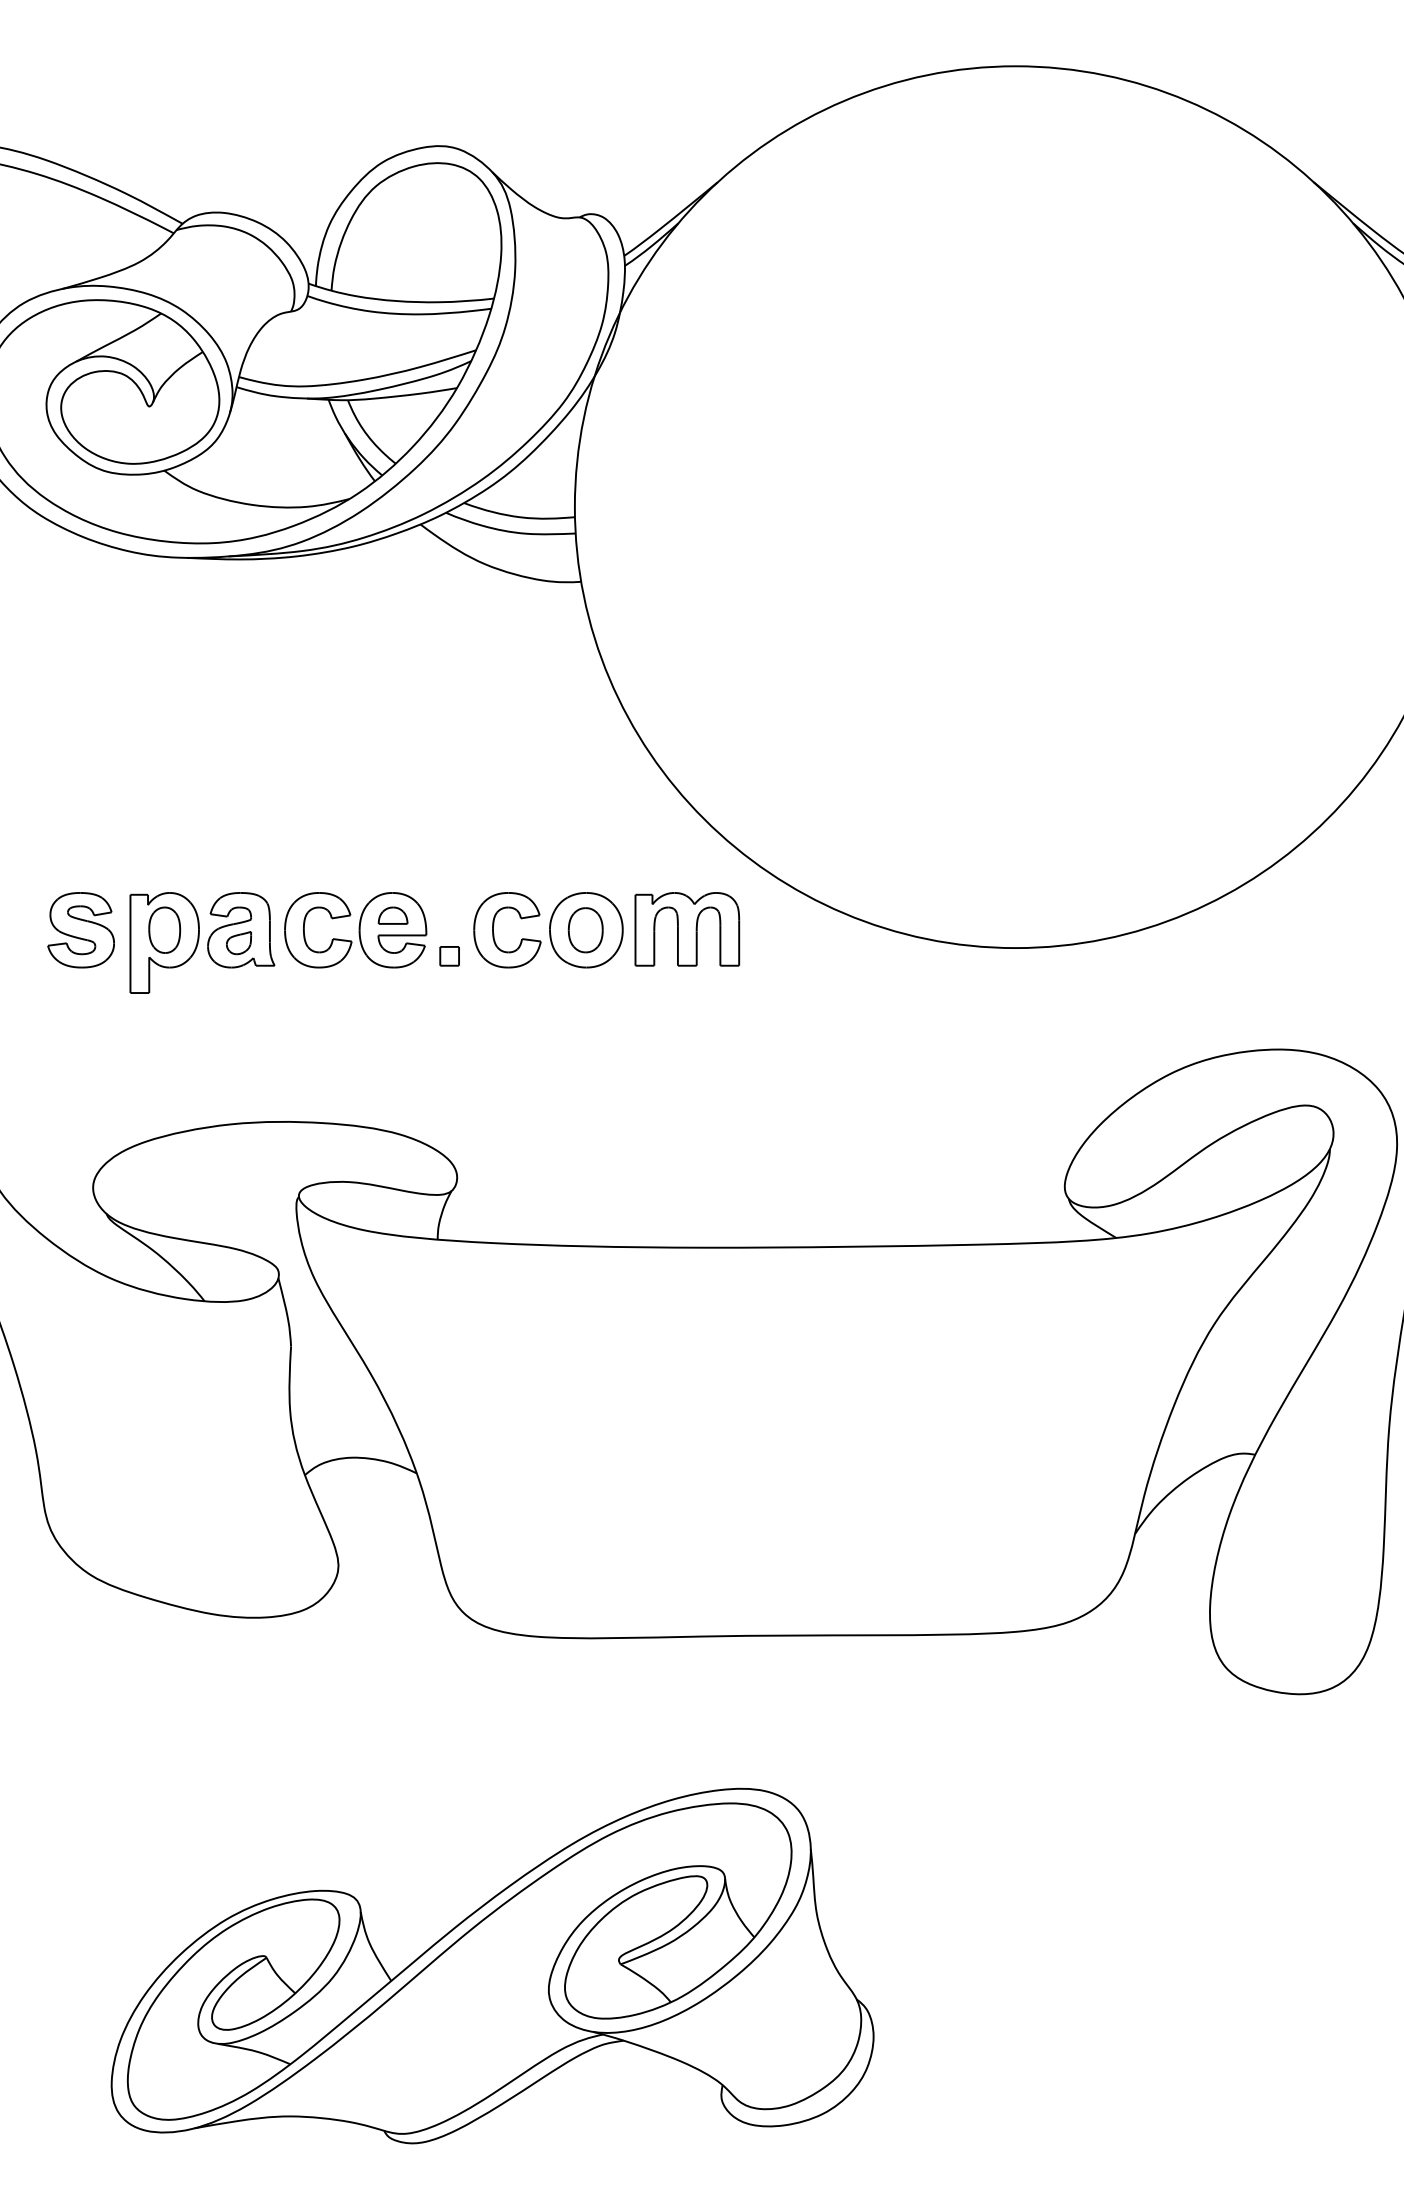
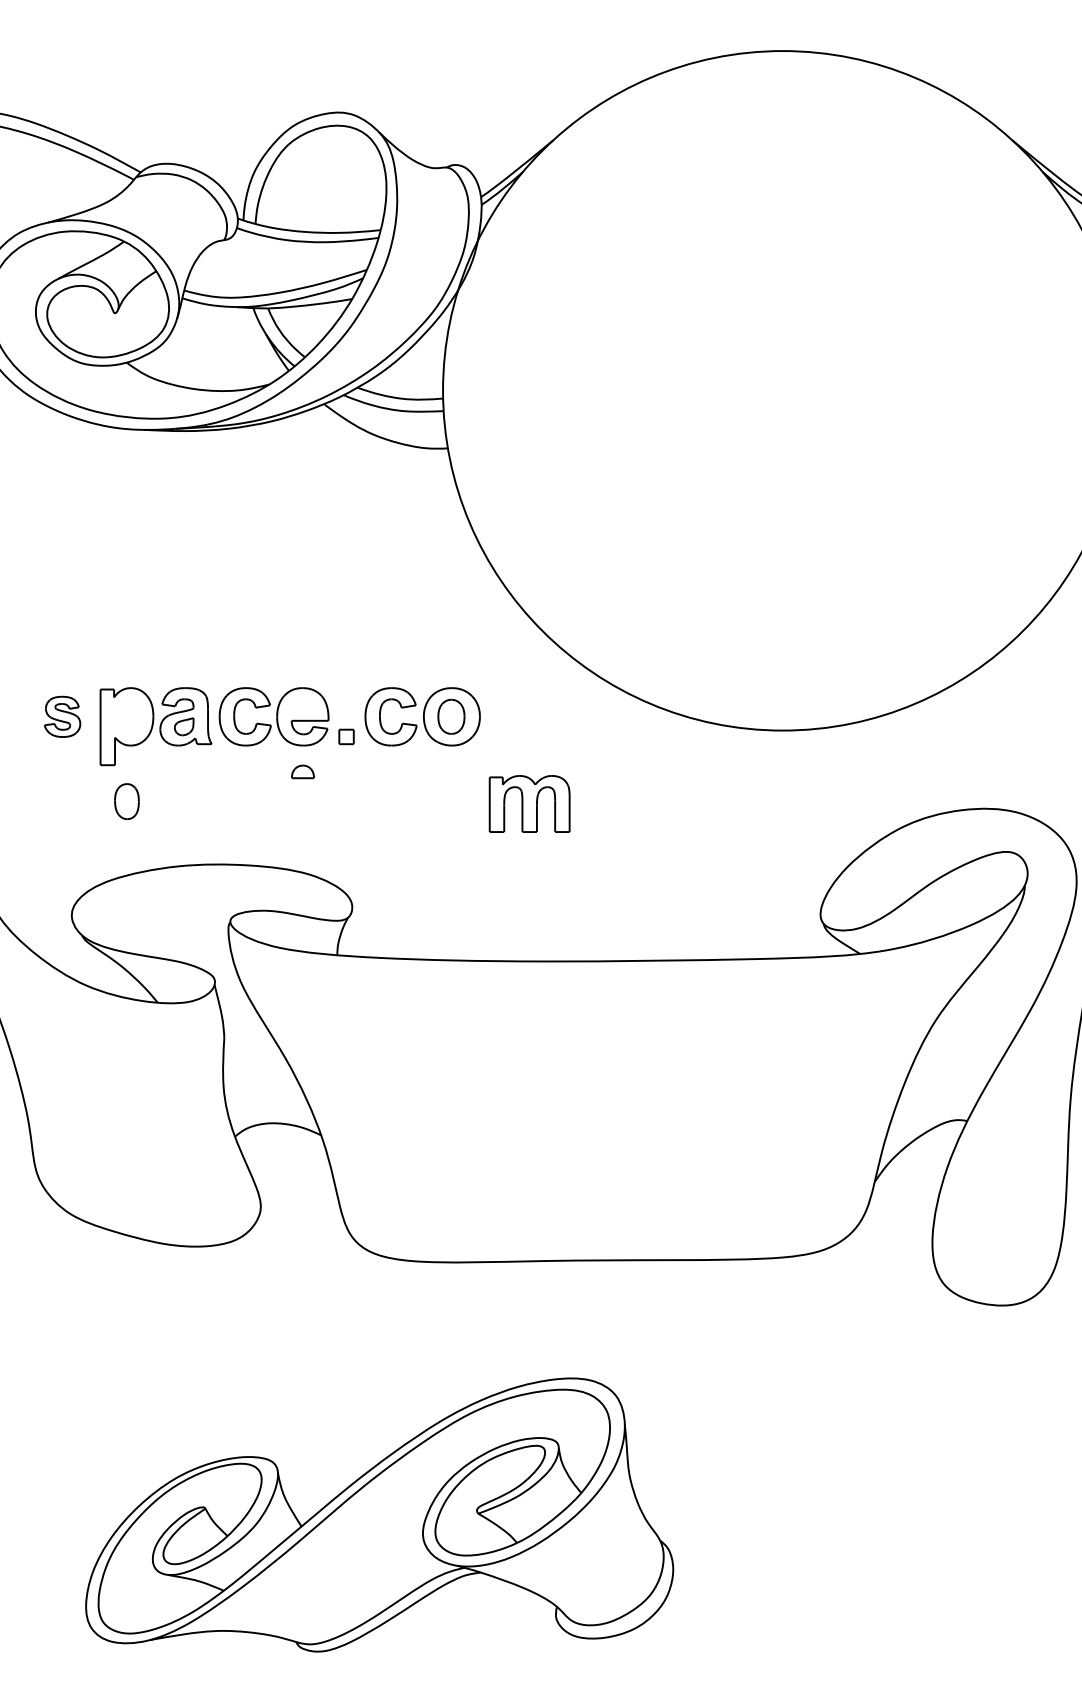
part: (392, 915) -> (302, 771), moved
part: (164, 929) -> (126, 801), moved
part: (687, 929) -> (529, 804), moved
part: (80, 930) -> (62, 717), size x0.7

